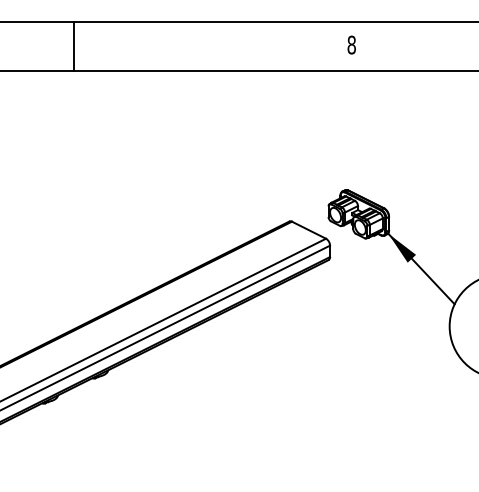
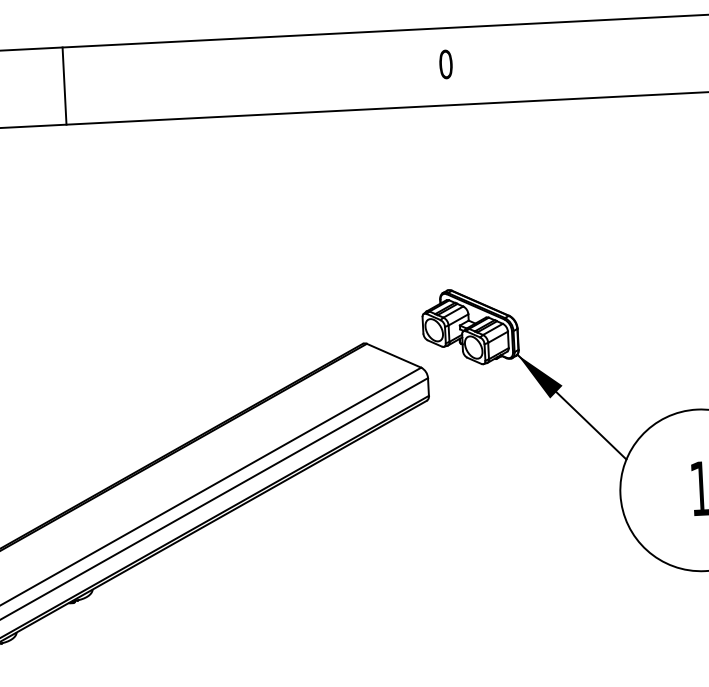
text: (351, 45) -> (445, 65), 8 -> 0
line: (74, 46) -> (64, 85), moved

